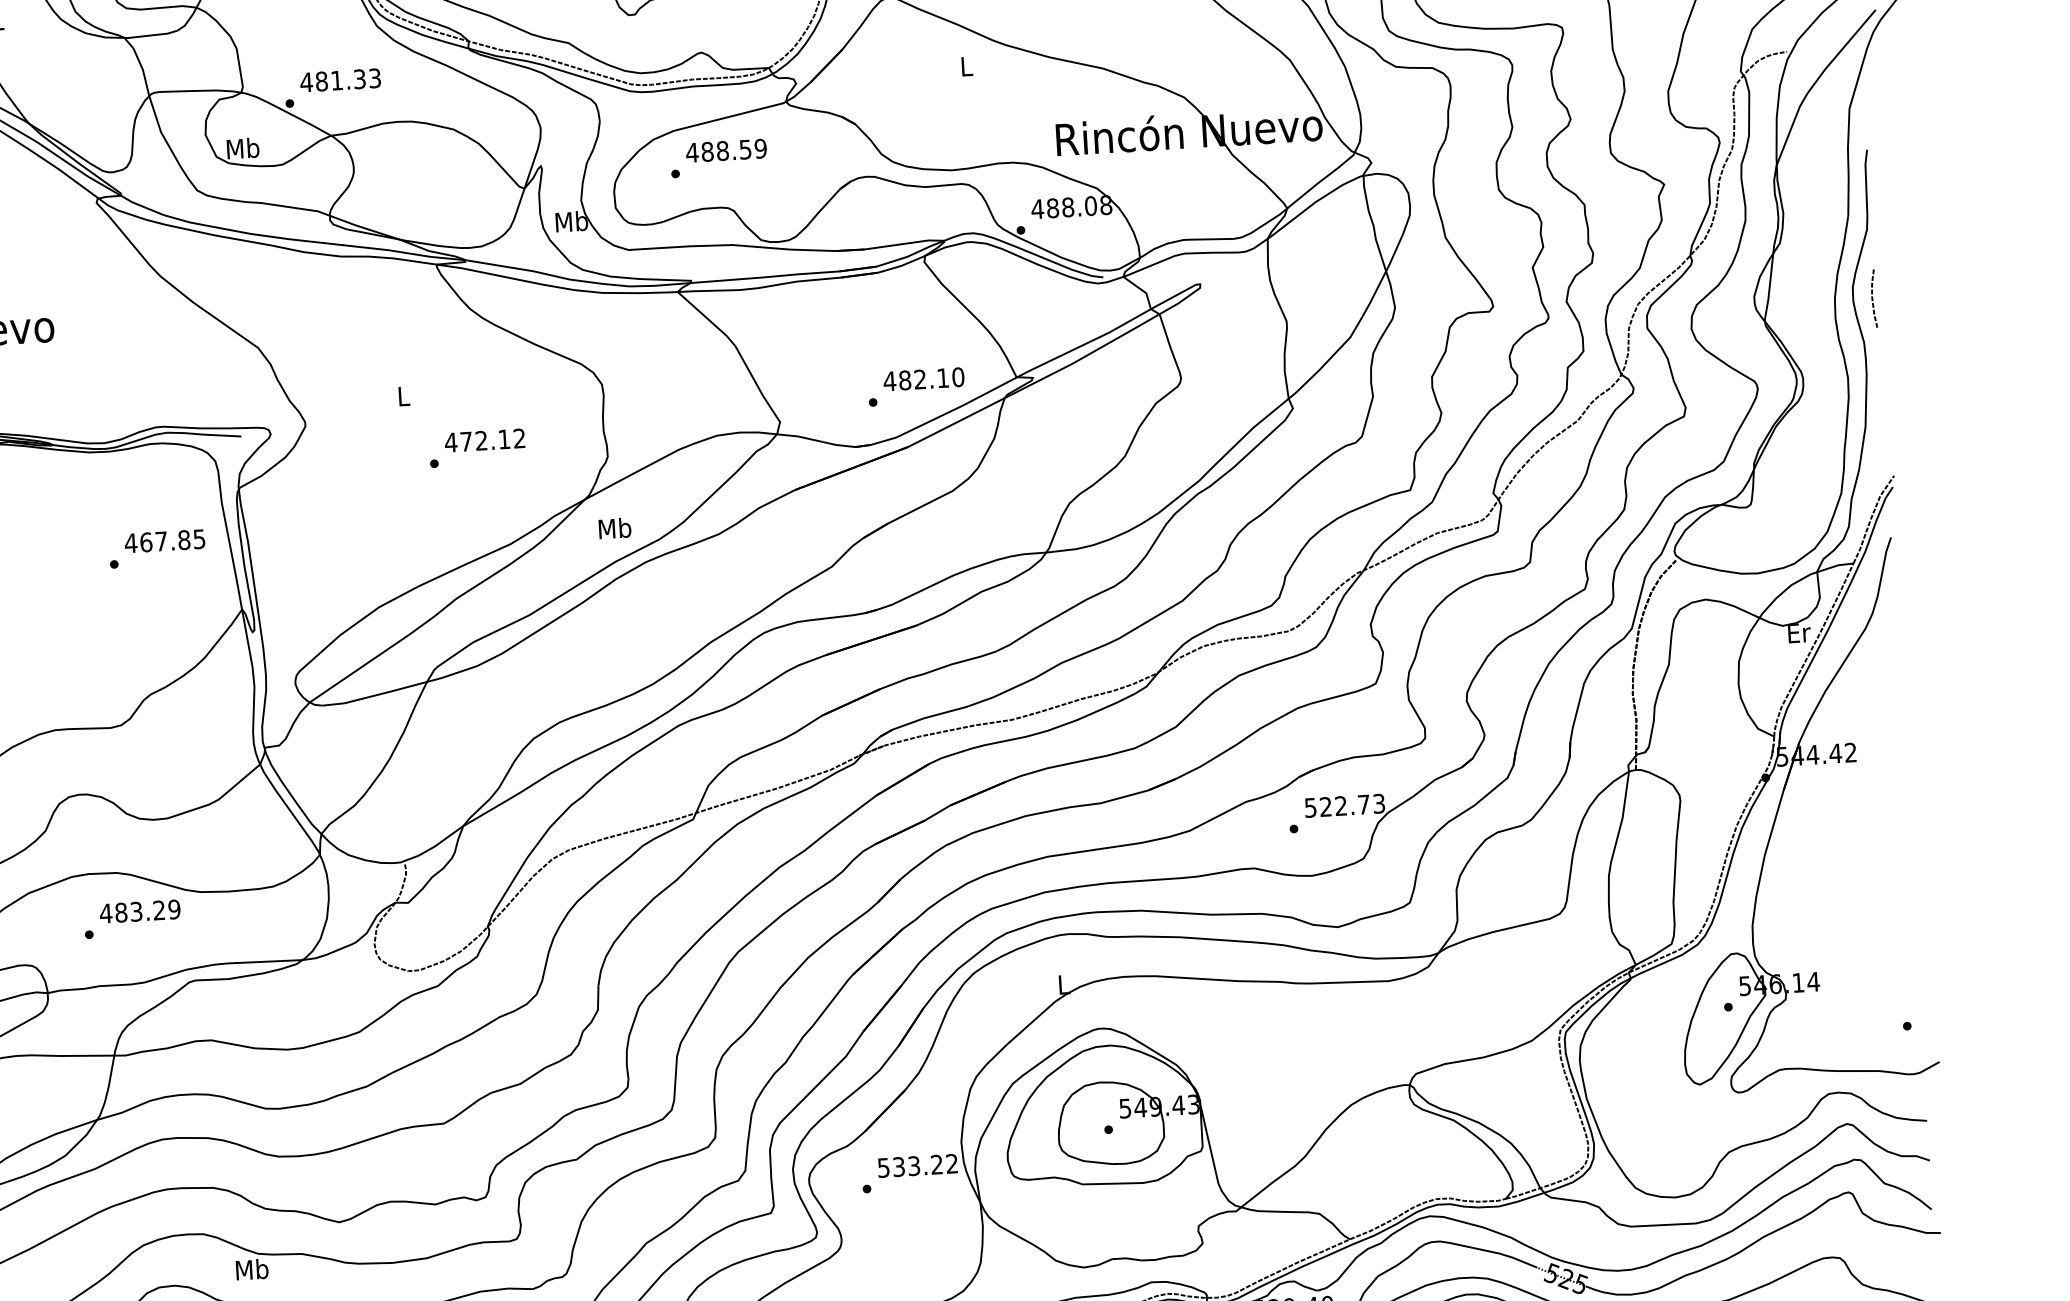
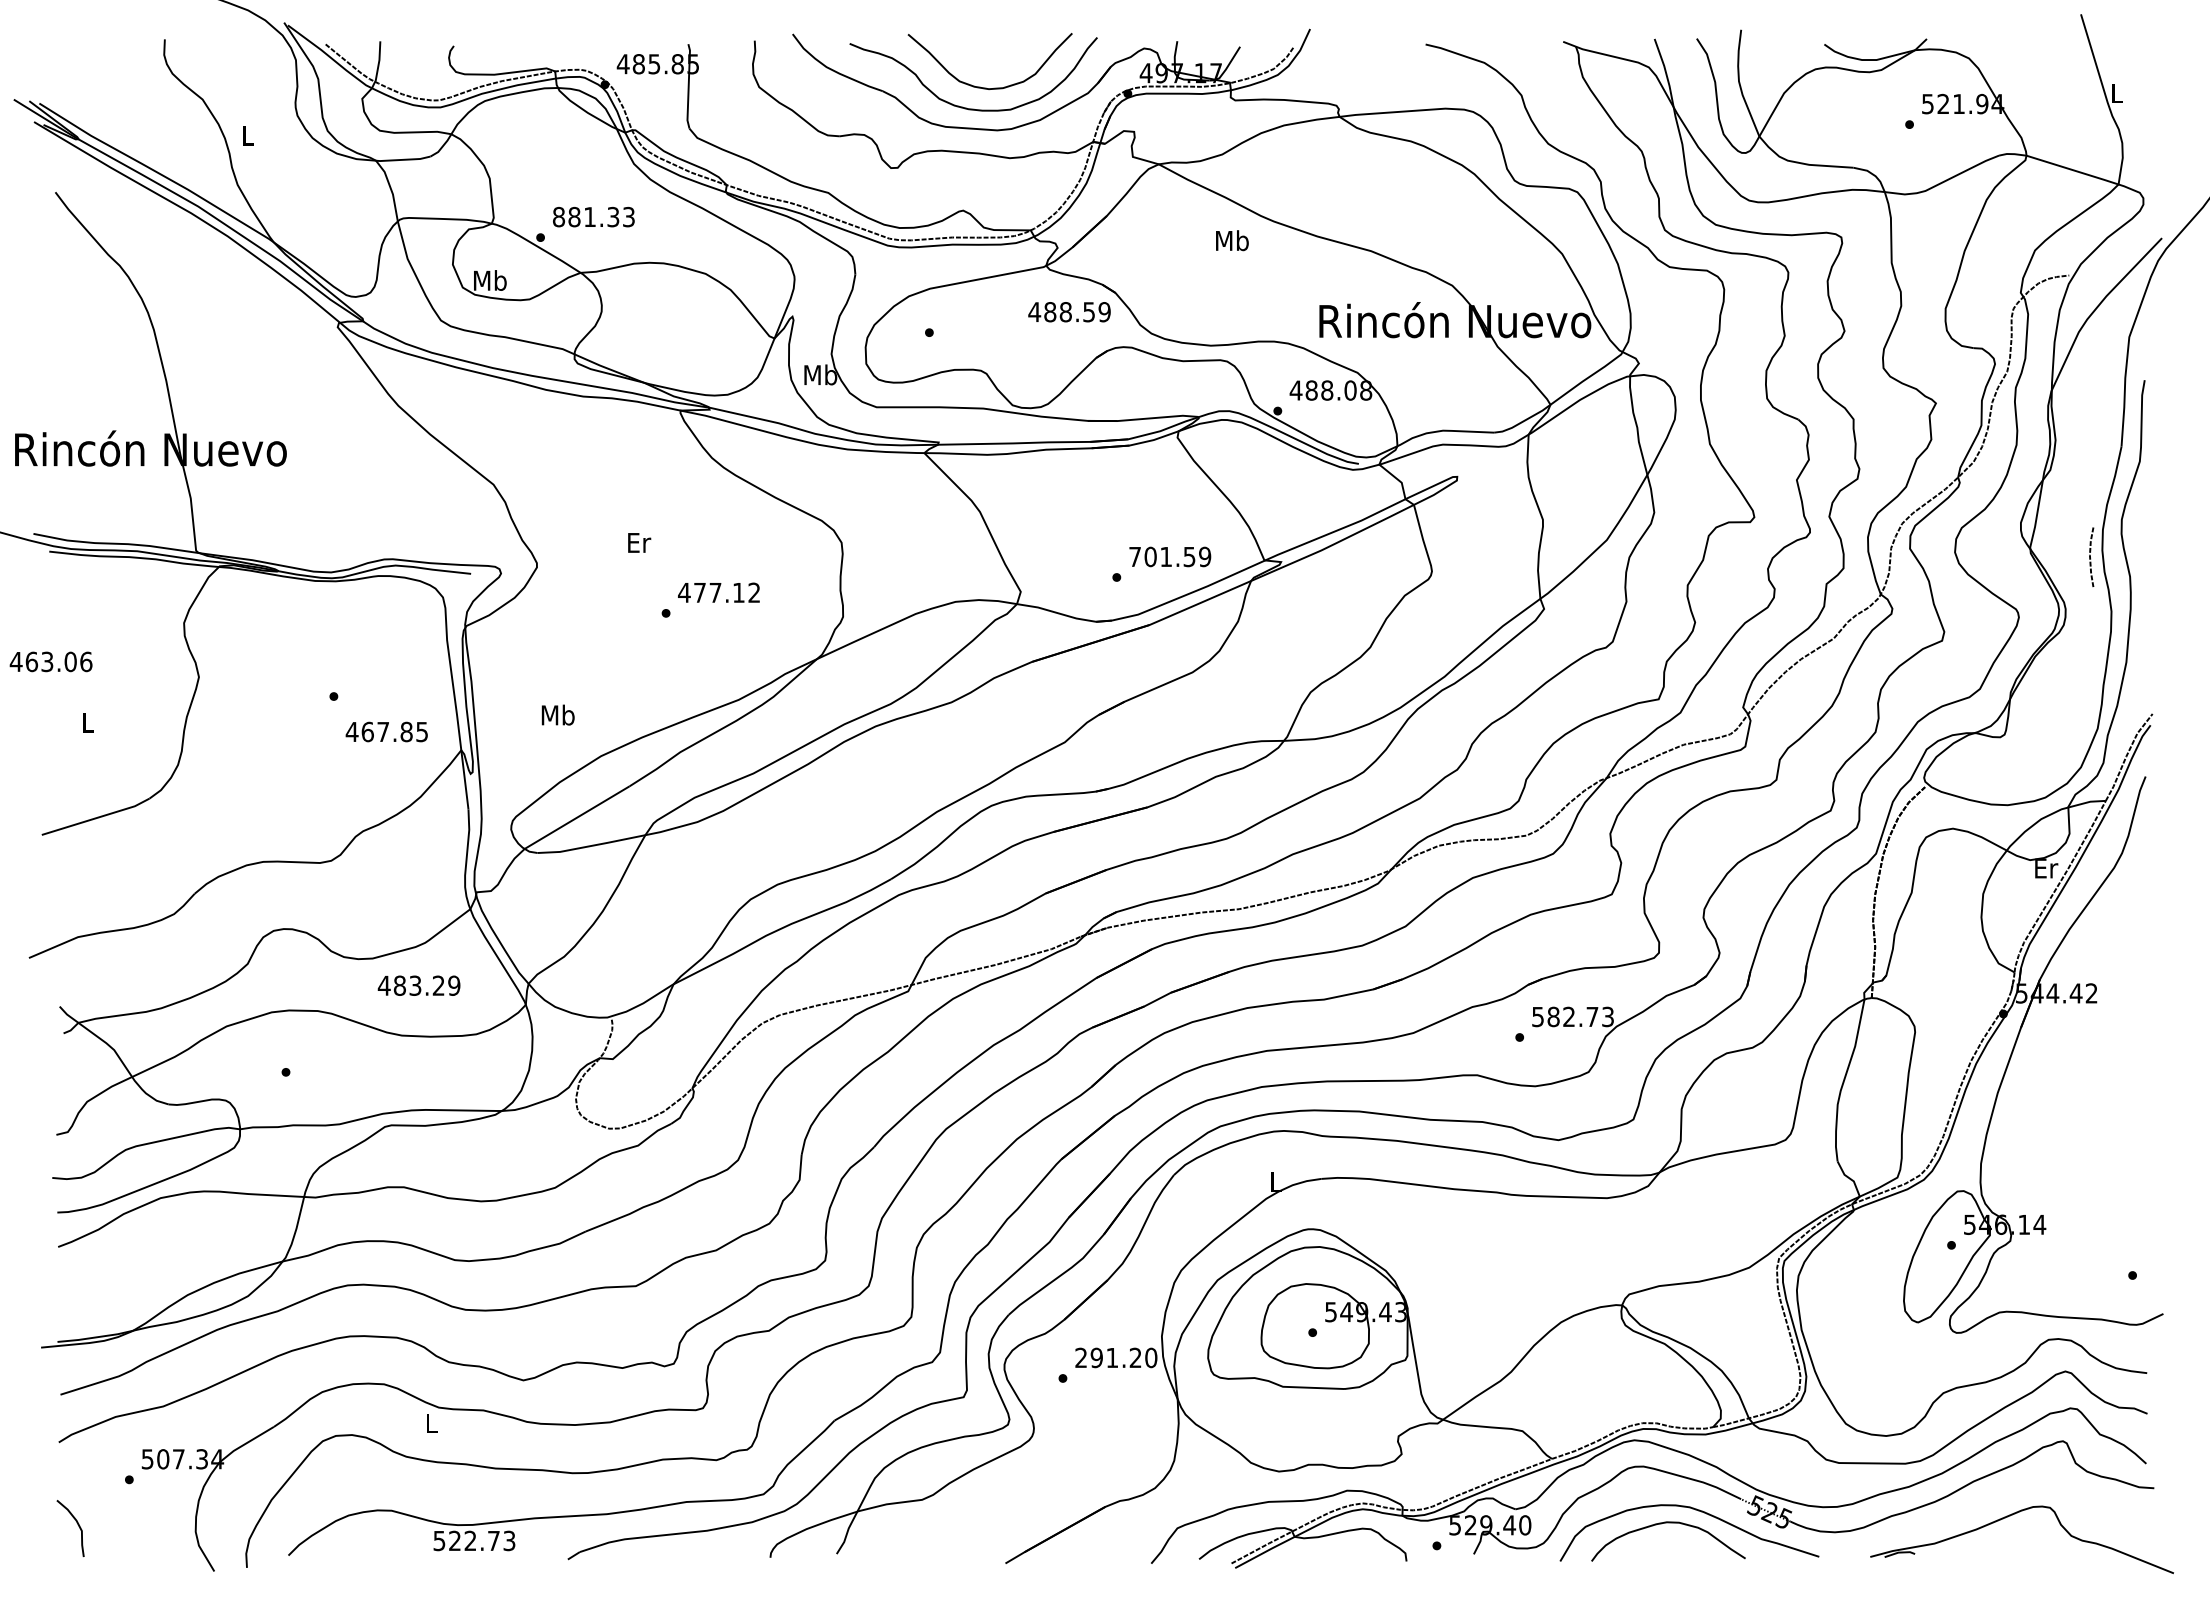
text: (966, 66) -> (1232, 240), L -> Mb
text: (306, 81) -> (558, 216), 481.33 -> 881.33
text: (726, 151) -> (1069, 312), moved
line: (1872, 297) -> (2090, 556), moved
text: (923, 378) -> (1169, 556), 482.10 -> 701.59
text: (404, 396) -> (639, 542), L -> Er
text: (481, 440) -> (715, 592), 472.12 -> 477.12
text: (614, 527) -> (557, 714), moved
text: (164, 540) -> (386, 731), moved
text: (1325, 806) -> (1553, 1016), 522.73 -> 582.73
text: (139, 911) -> (418, 985), moved
text: (918, 1165) -> (1116, 1357), 533.22 -> 291.20
text: (251, 1268) -> (431, 1422), Mb -> L

